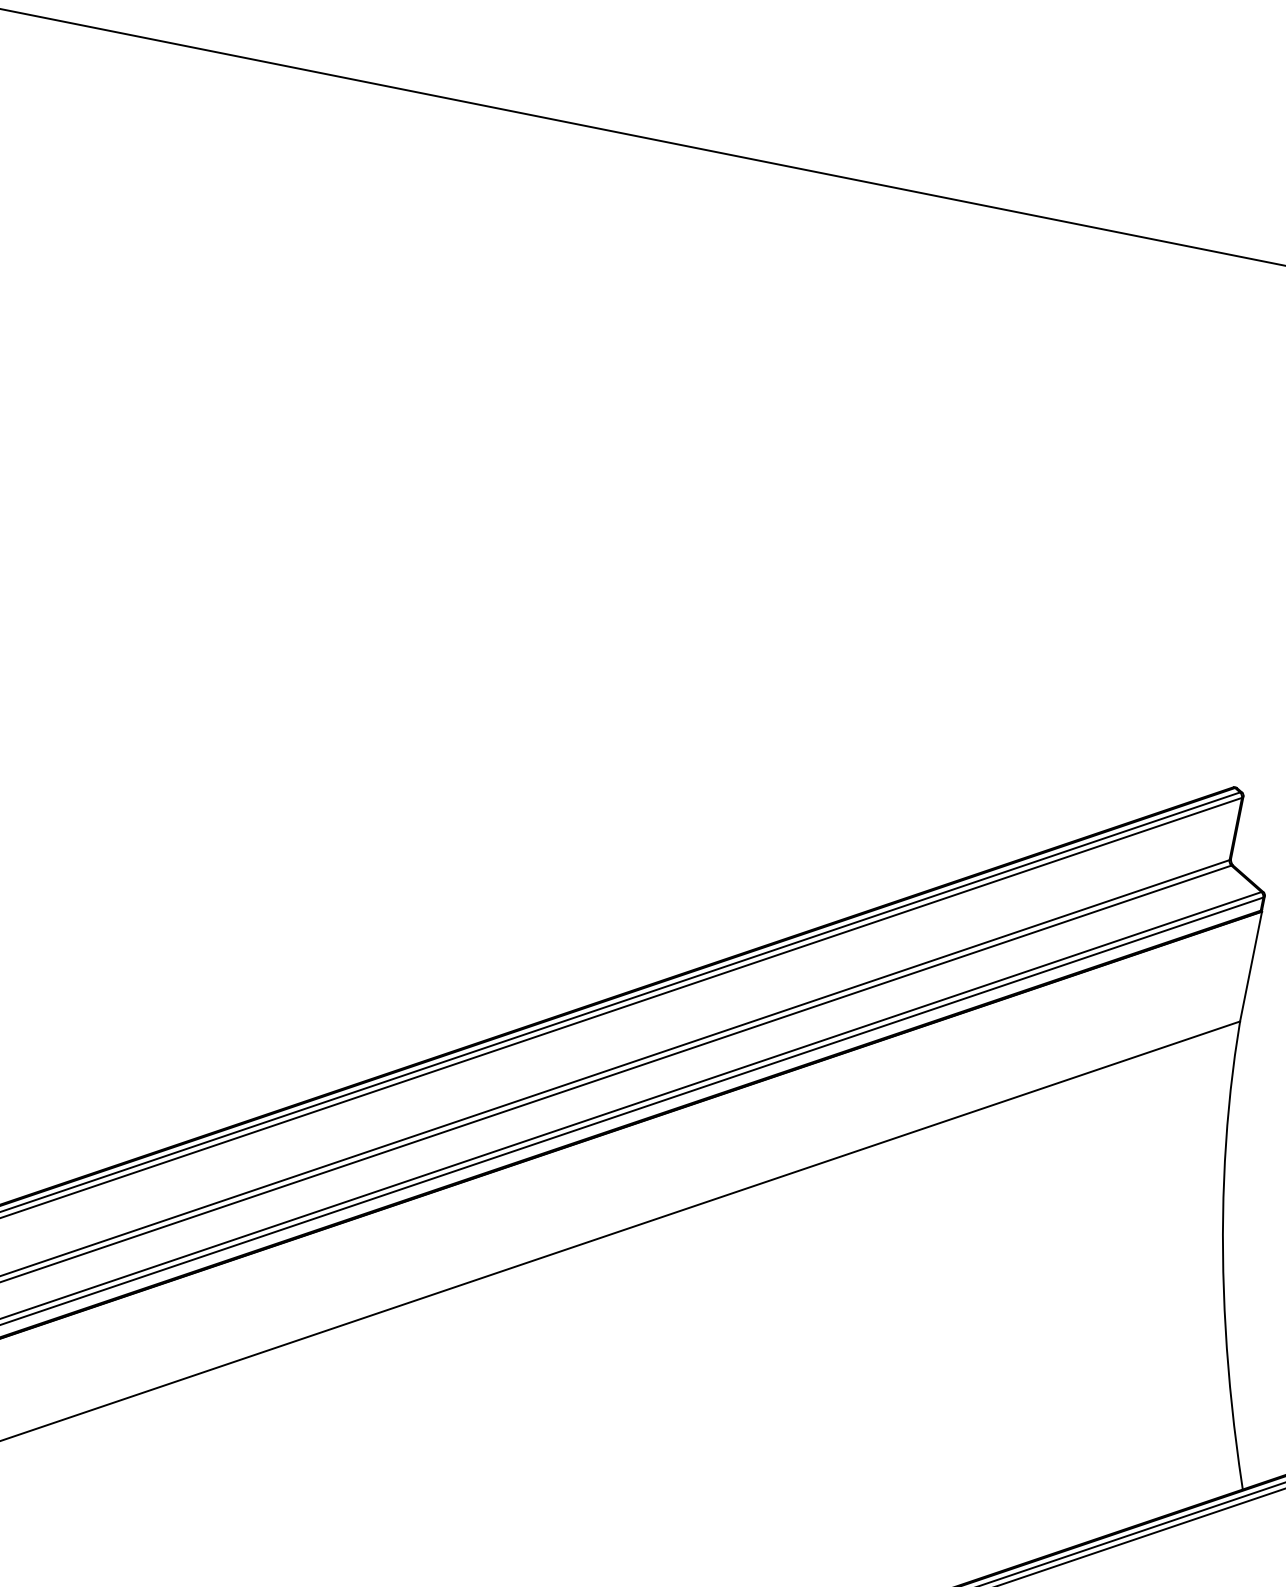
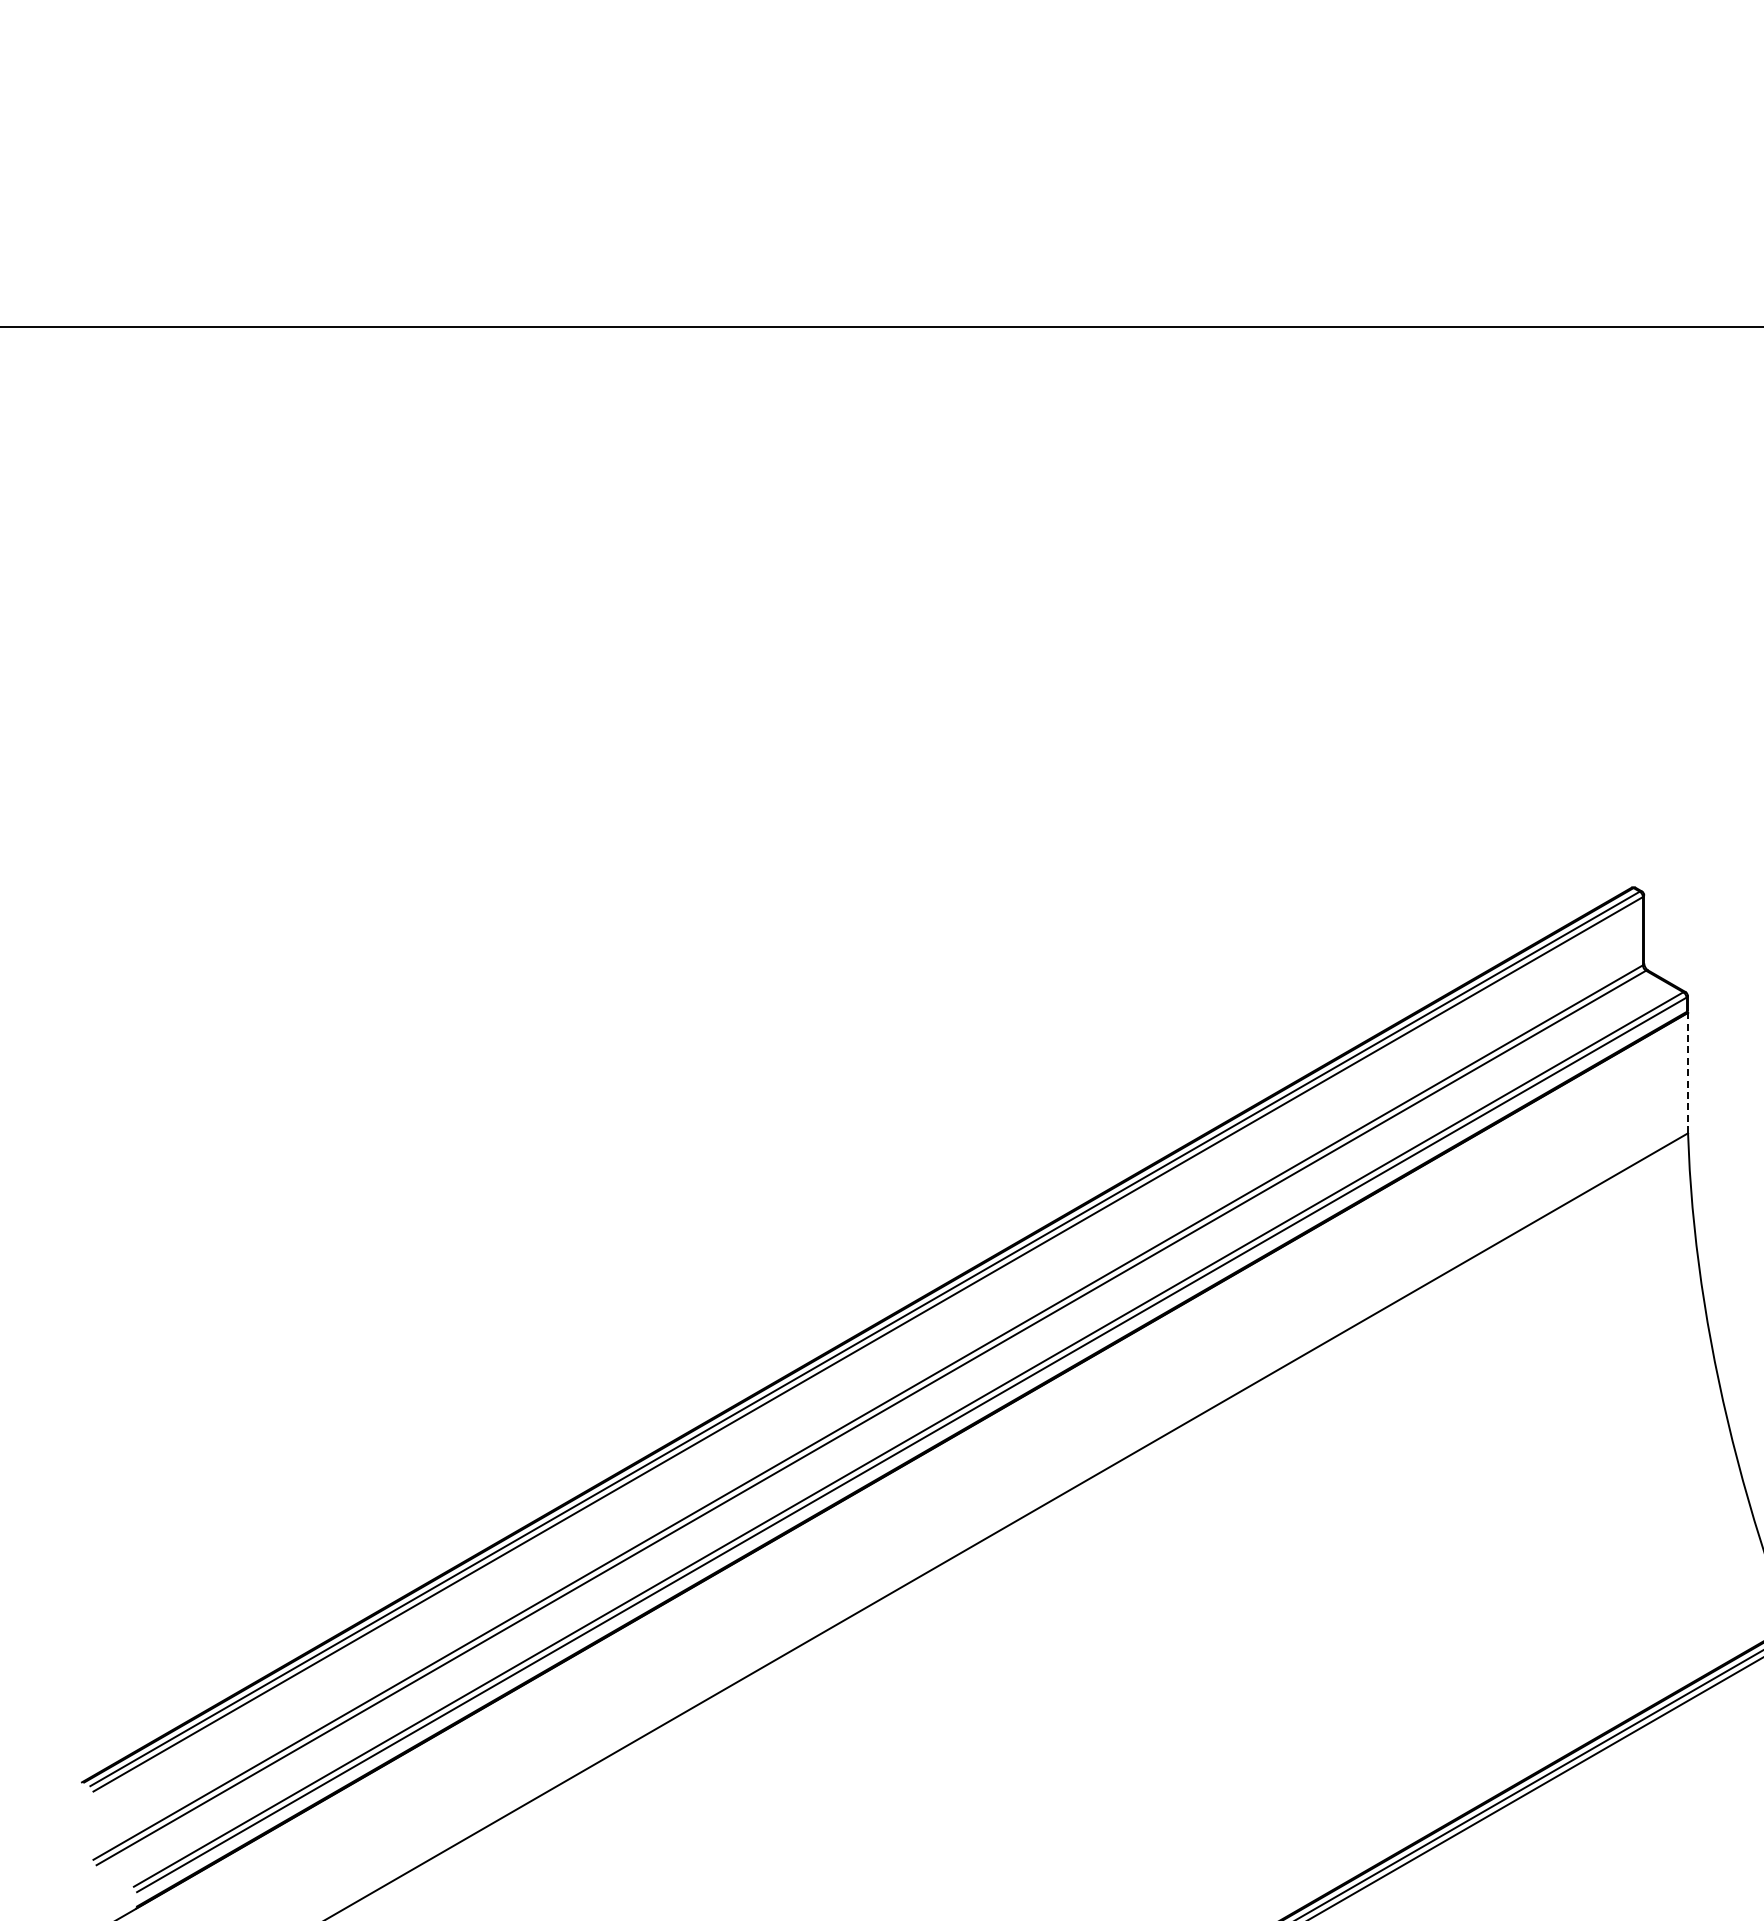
line: (1251, 966) -> (1688, 1072), solid -> dashed

